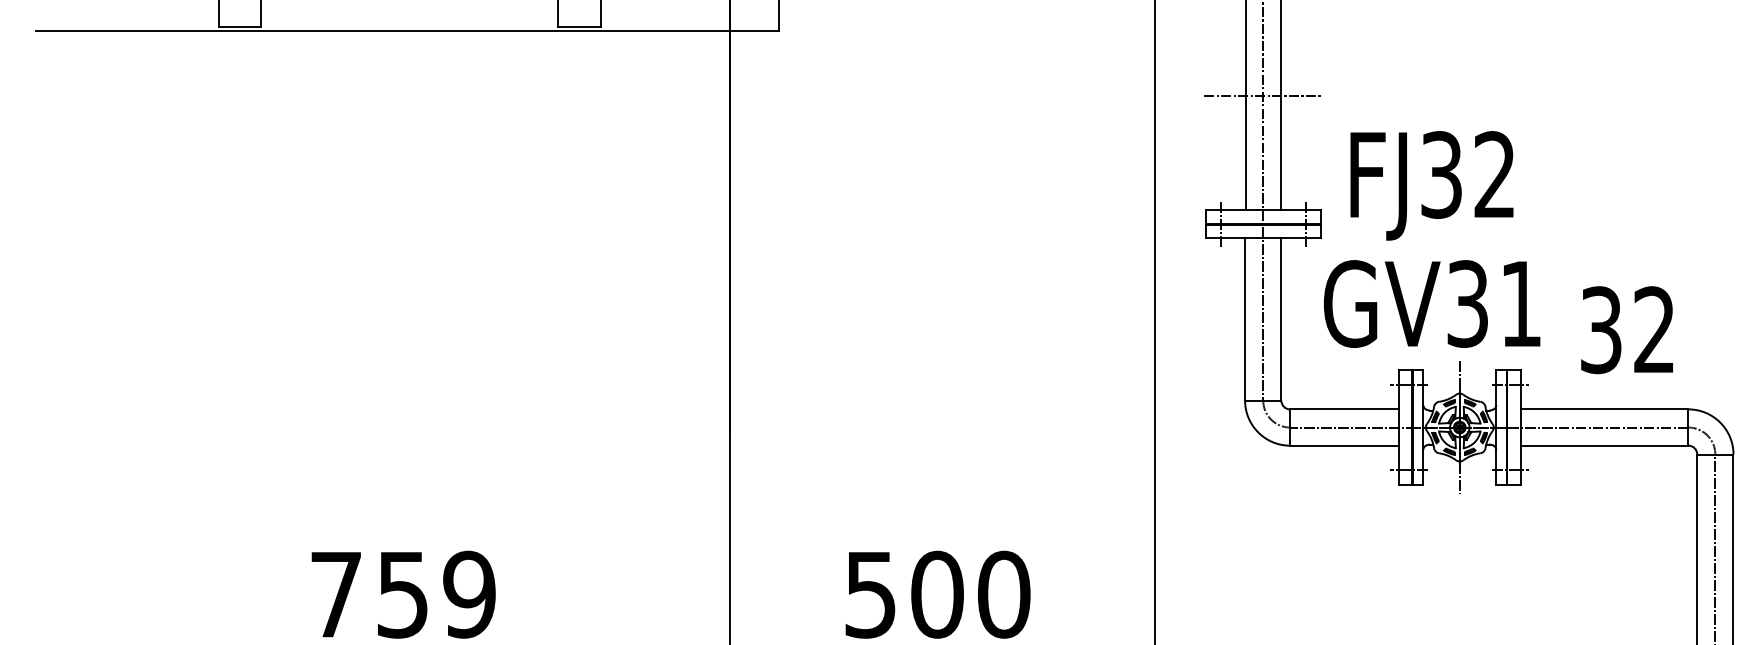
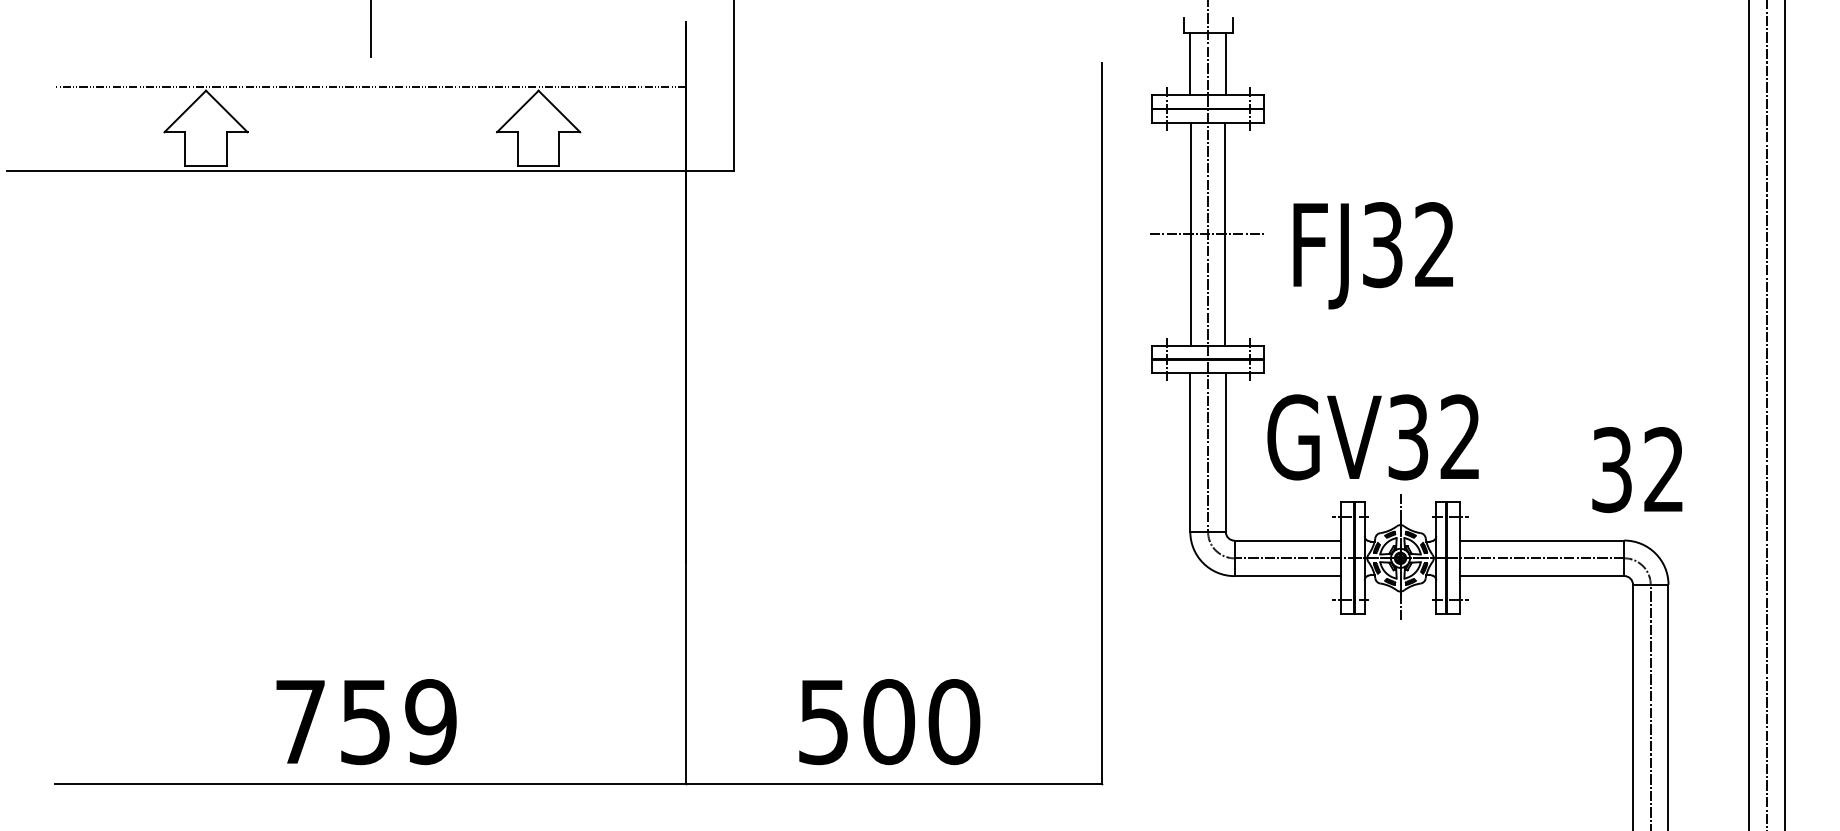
text: (1431, 185) -> (1372, 255), moved
text: (1520, 303) -> (1459, 436), GV31 -> GV32
text: (1627, 330) -> (1637, 470), moved

